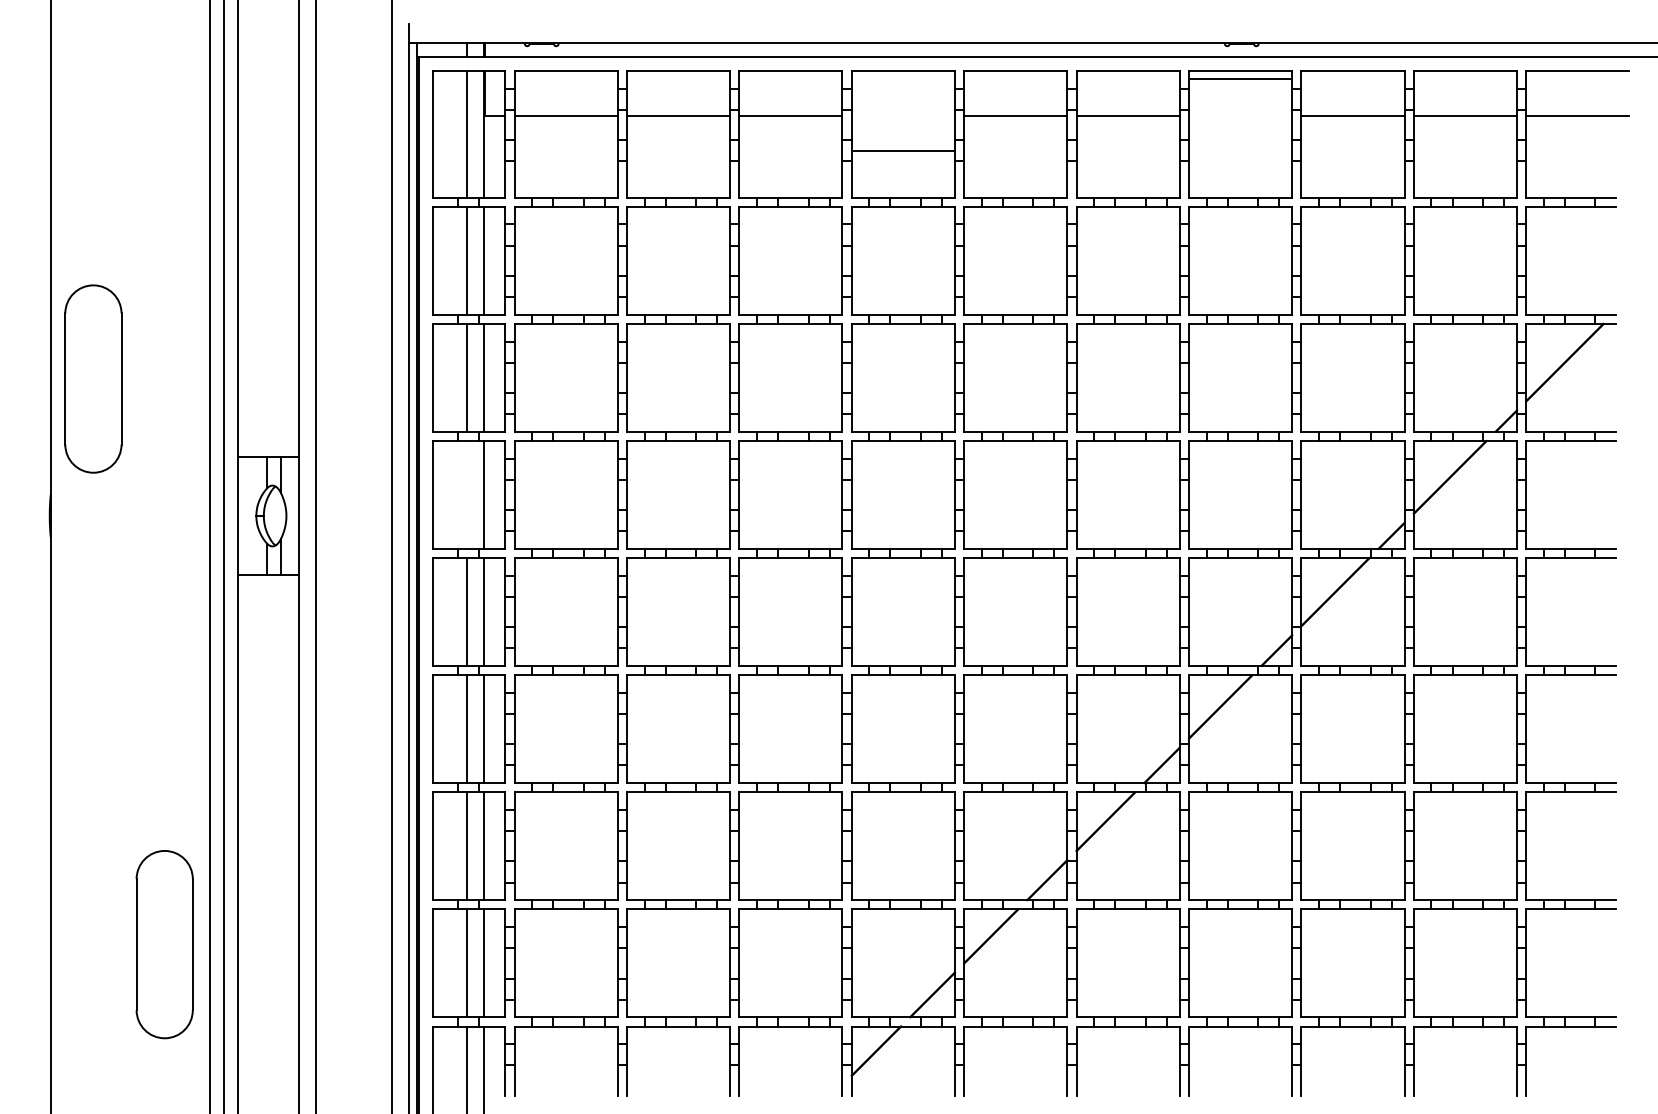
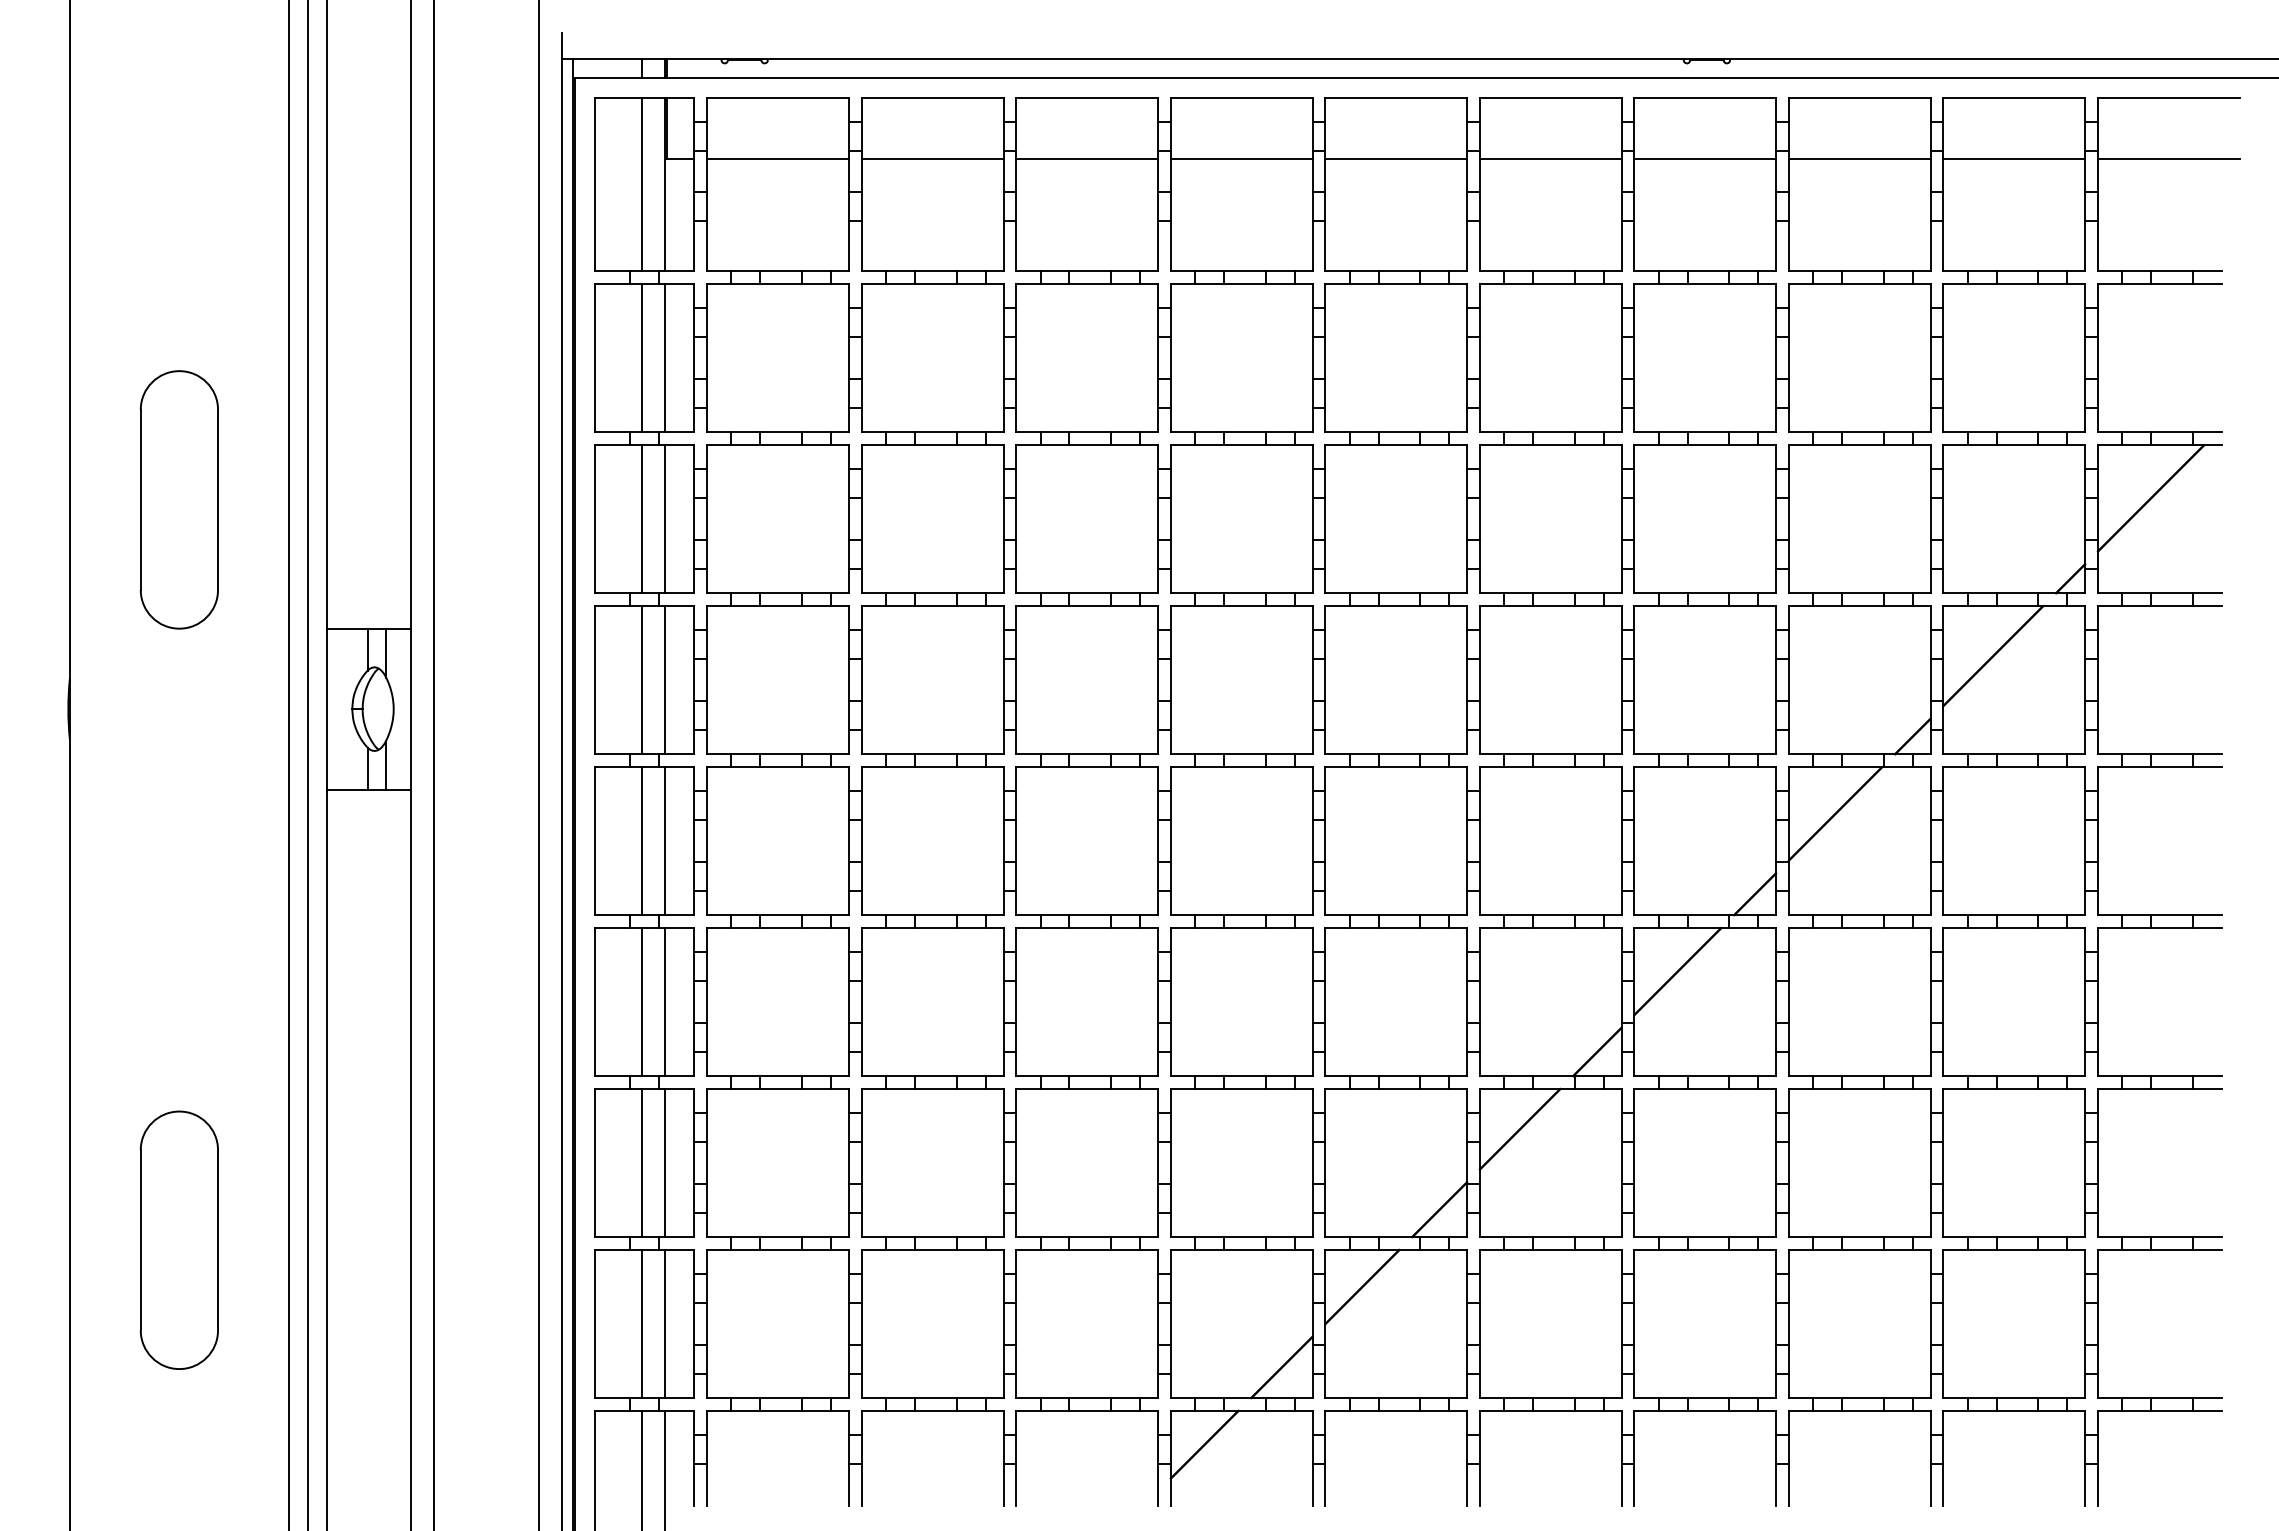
line: (1240, 79) -> (1705, 159), moved
line: (903, 151) -> (1241, 159), moved
part: (92, 378) -> (178, 499), moved
line: (467, 495) -> (642, 680), added
part: (164, 944) -> (178, 1239), moved

